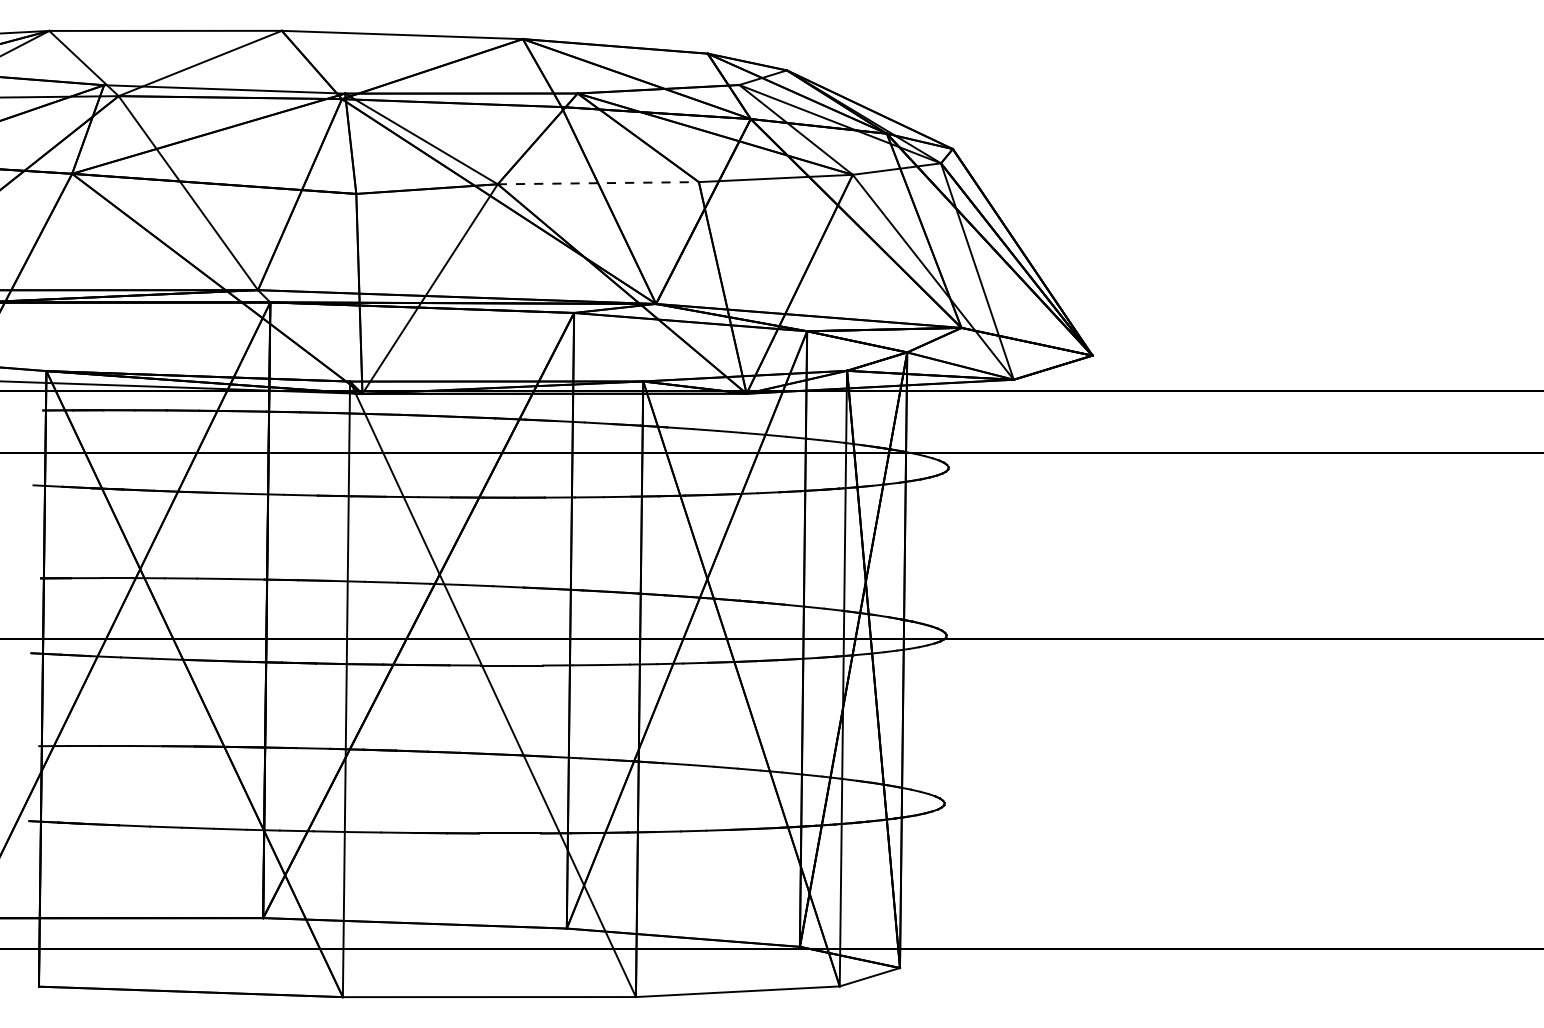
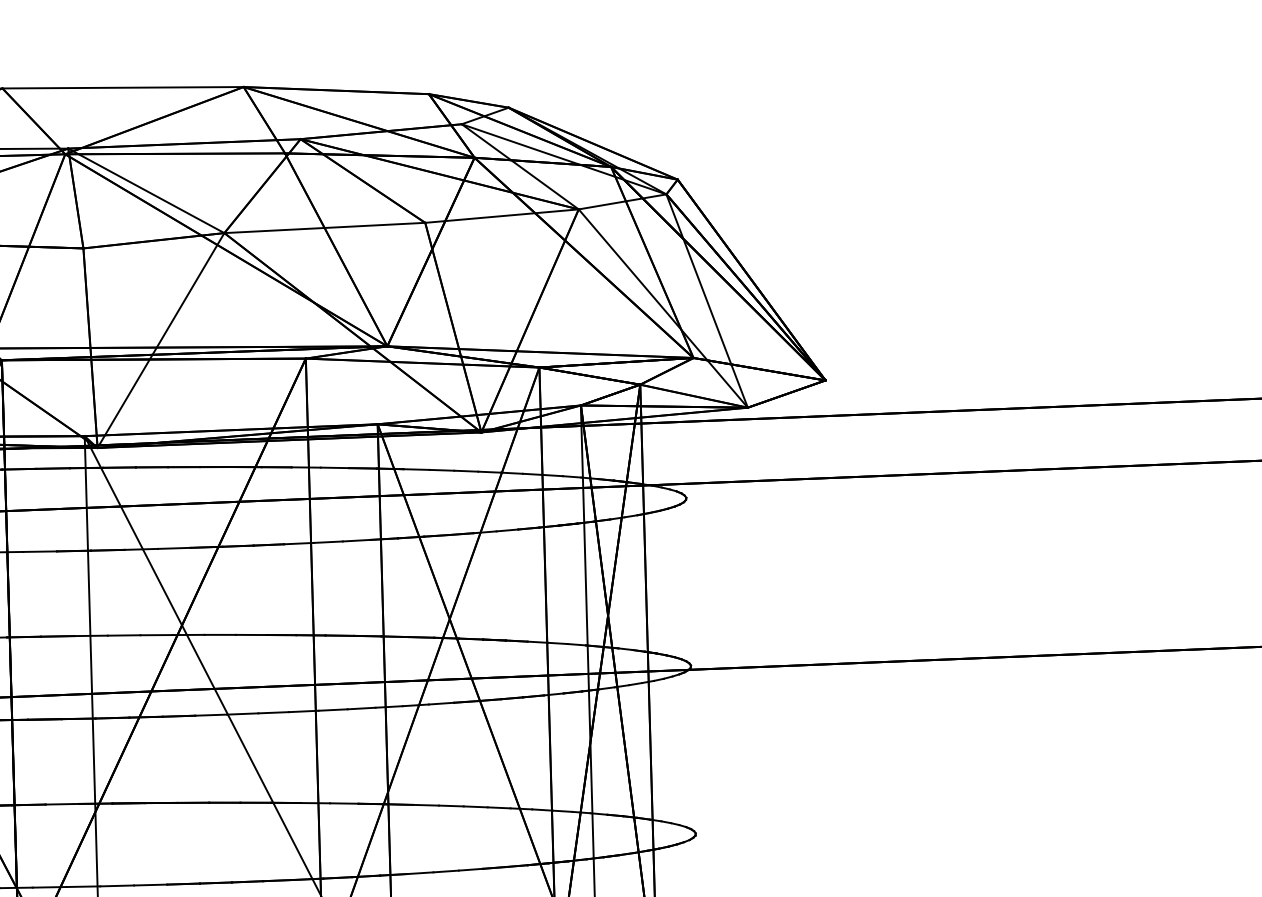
line: (598, 183) -> (325, 228), dashed -> solid

